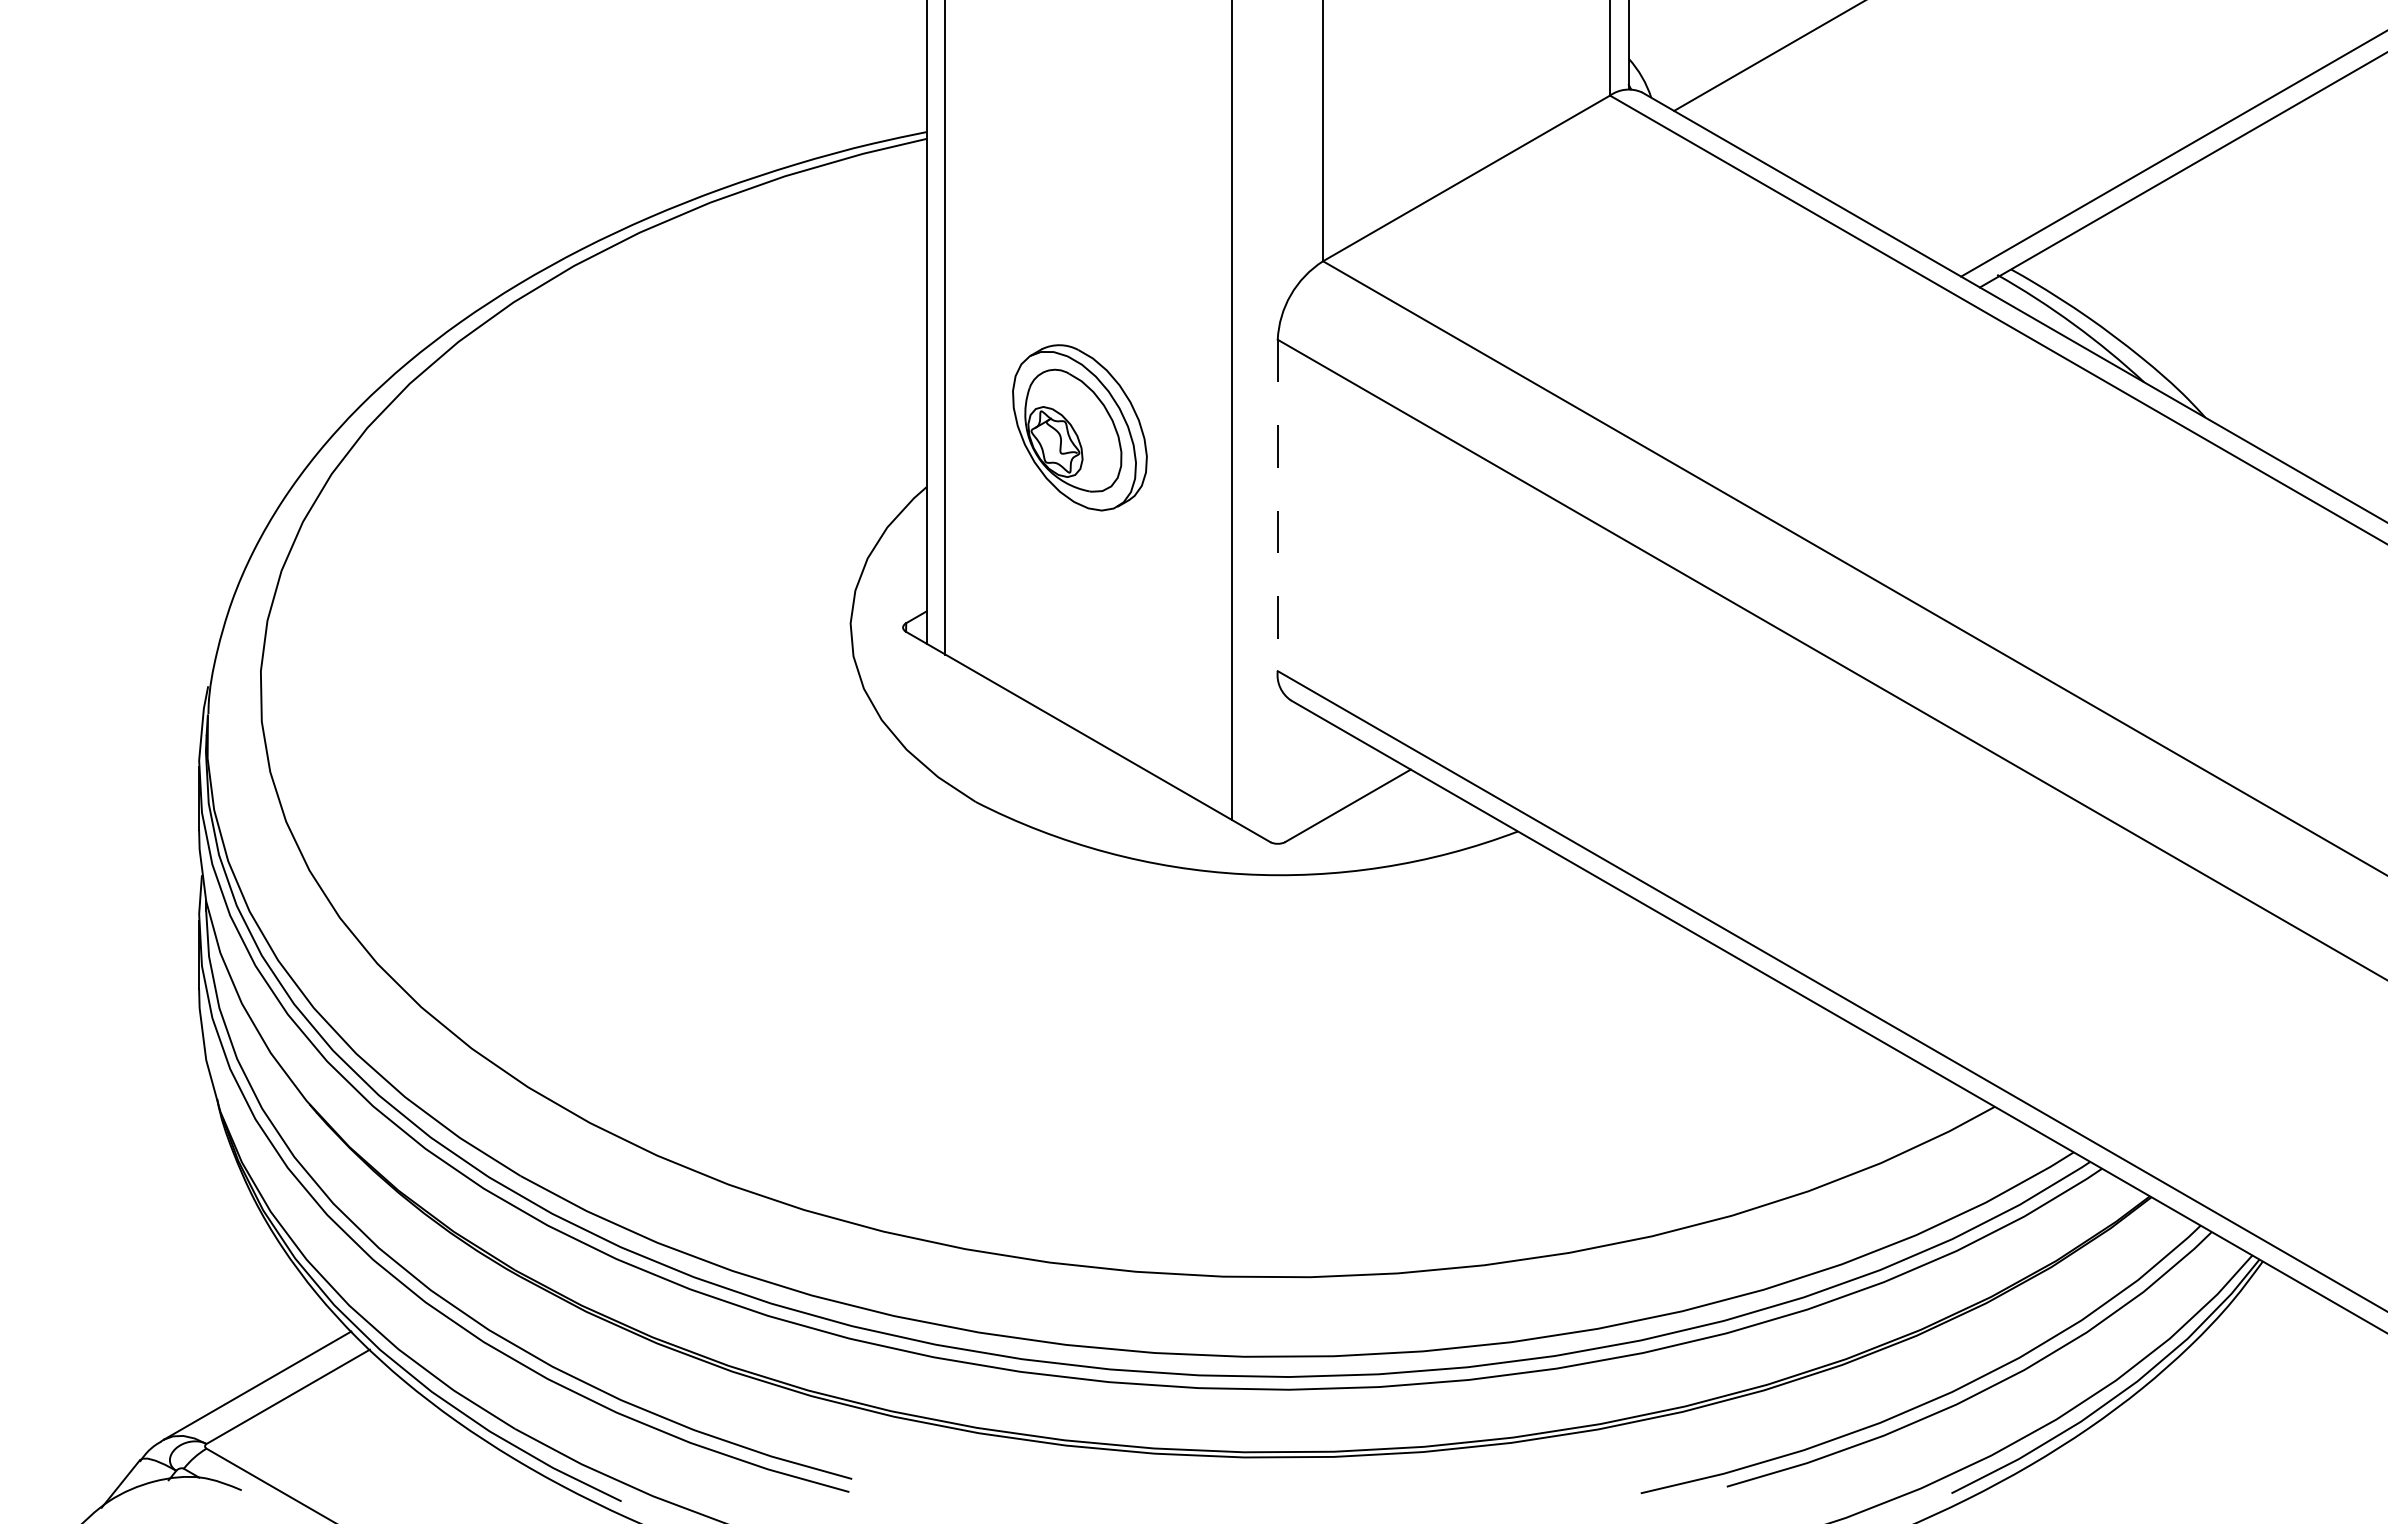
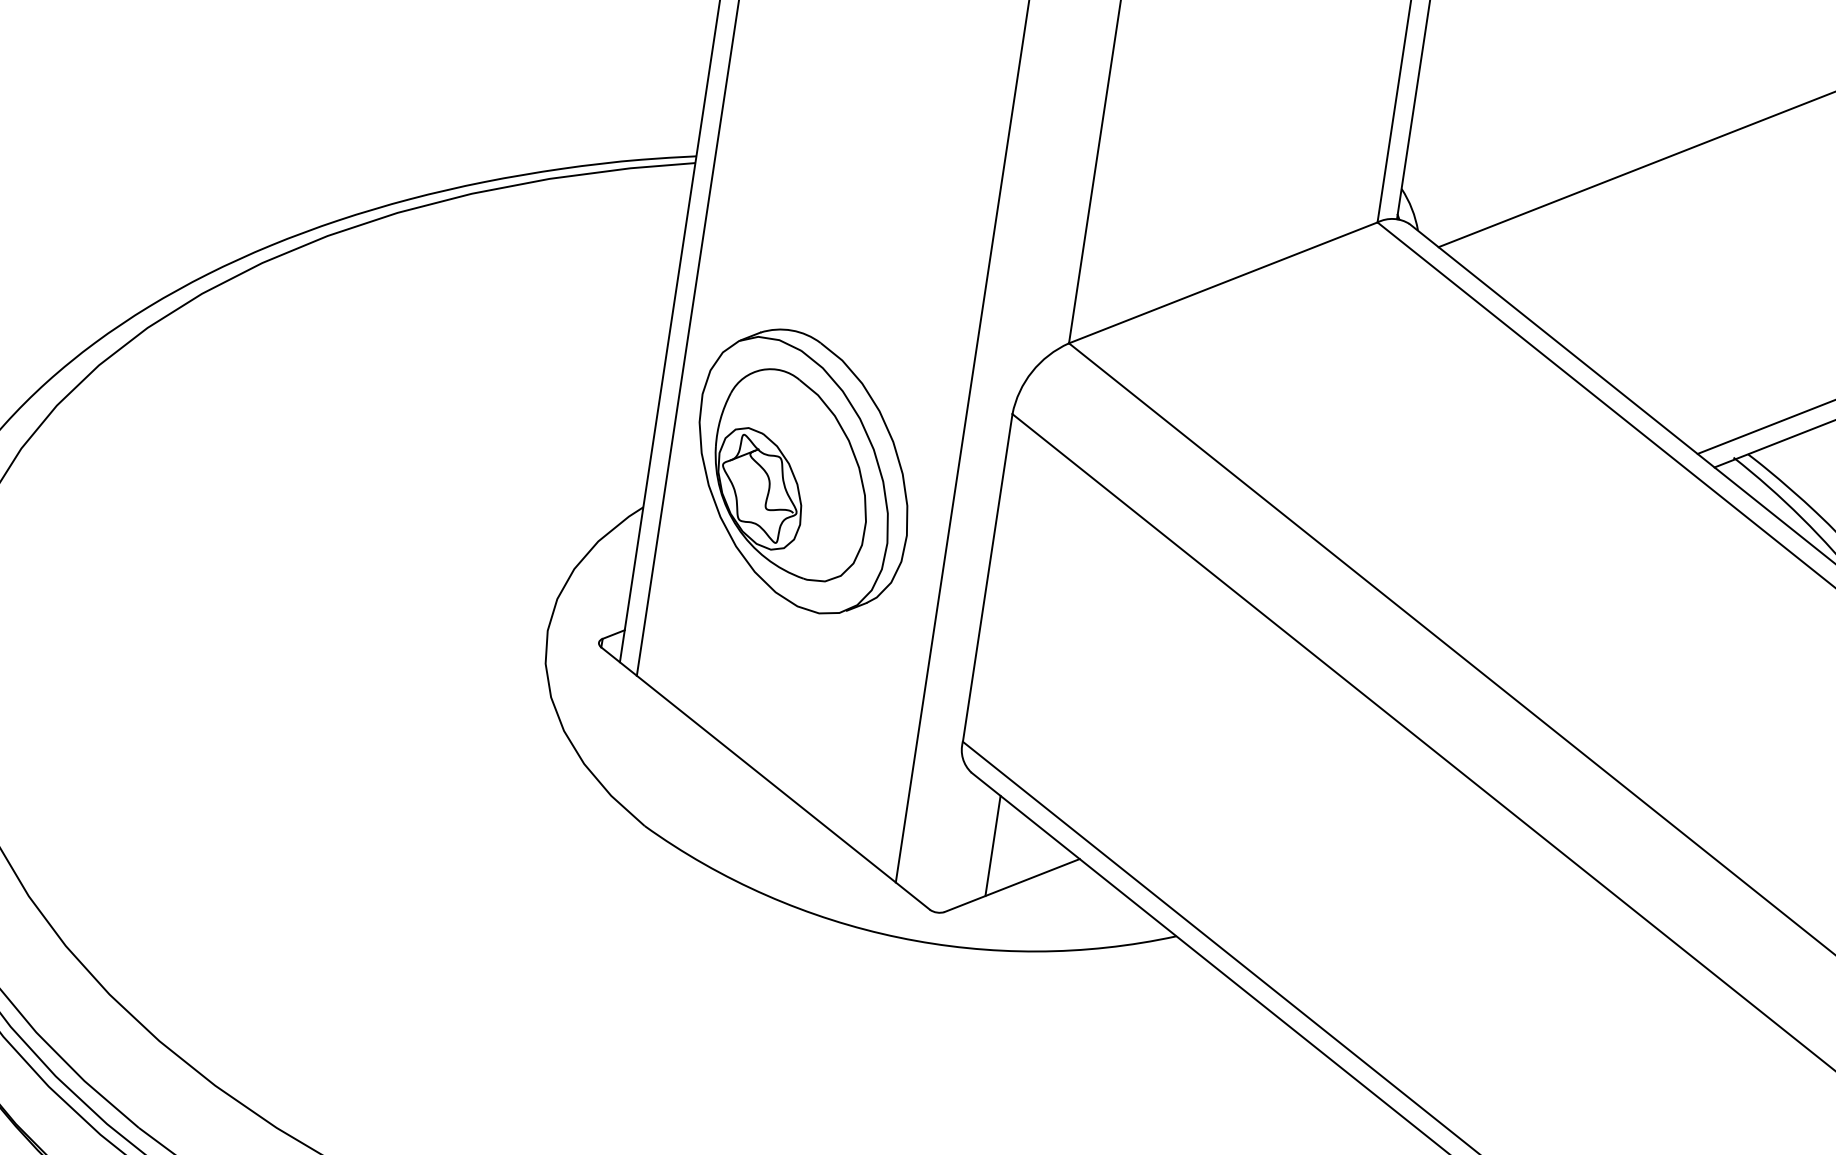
part: (1079, 427) -> (803, 471), size x1.67
line: (1277, 505) -> (987, 578), dashed -> solid
line: (1323, 769) -> (993, 845), added

